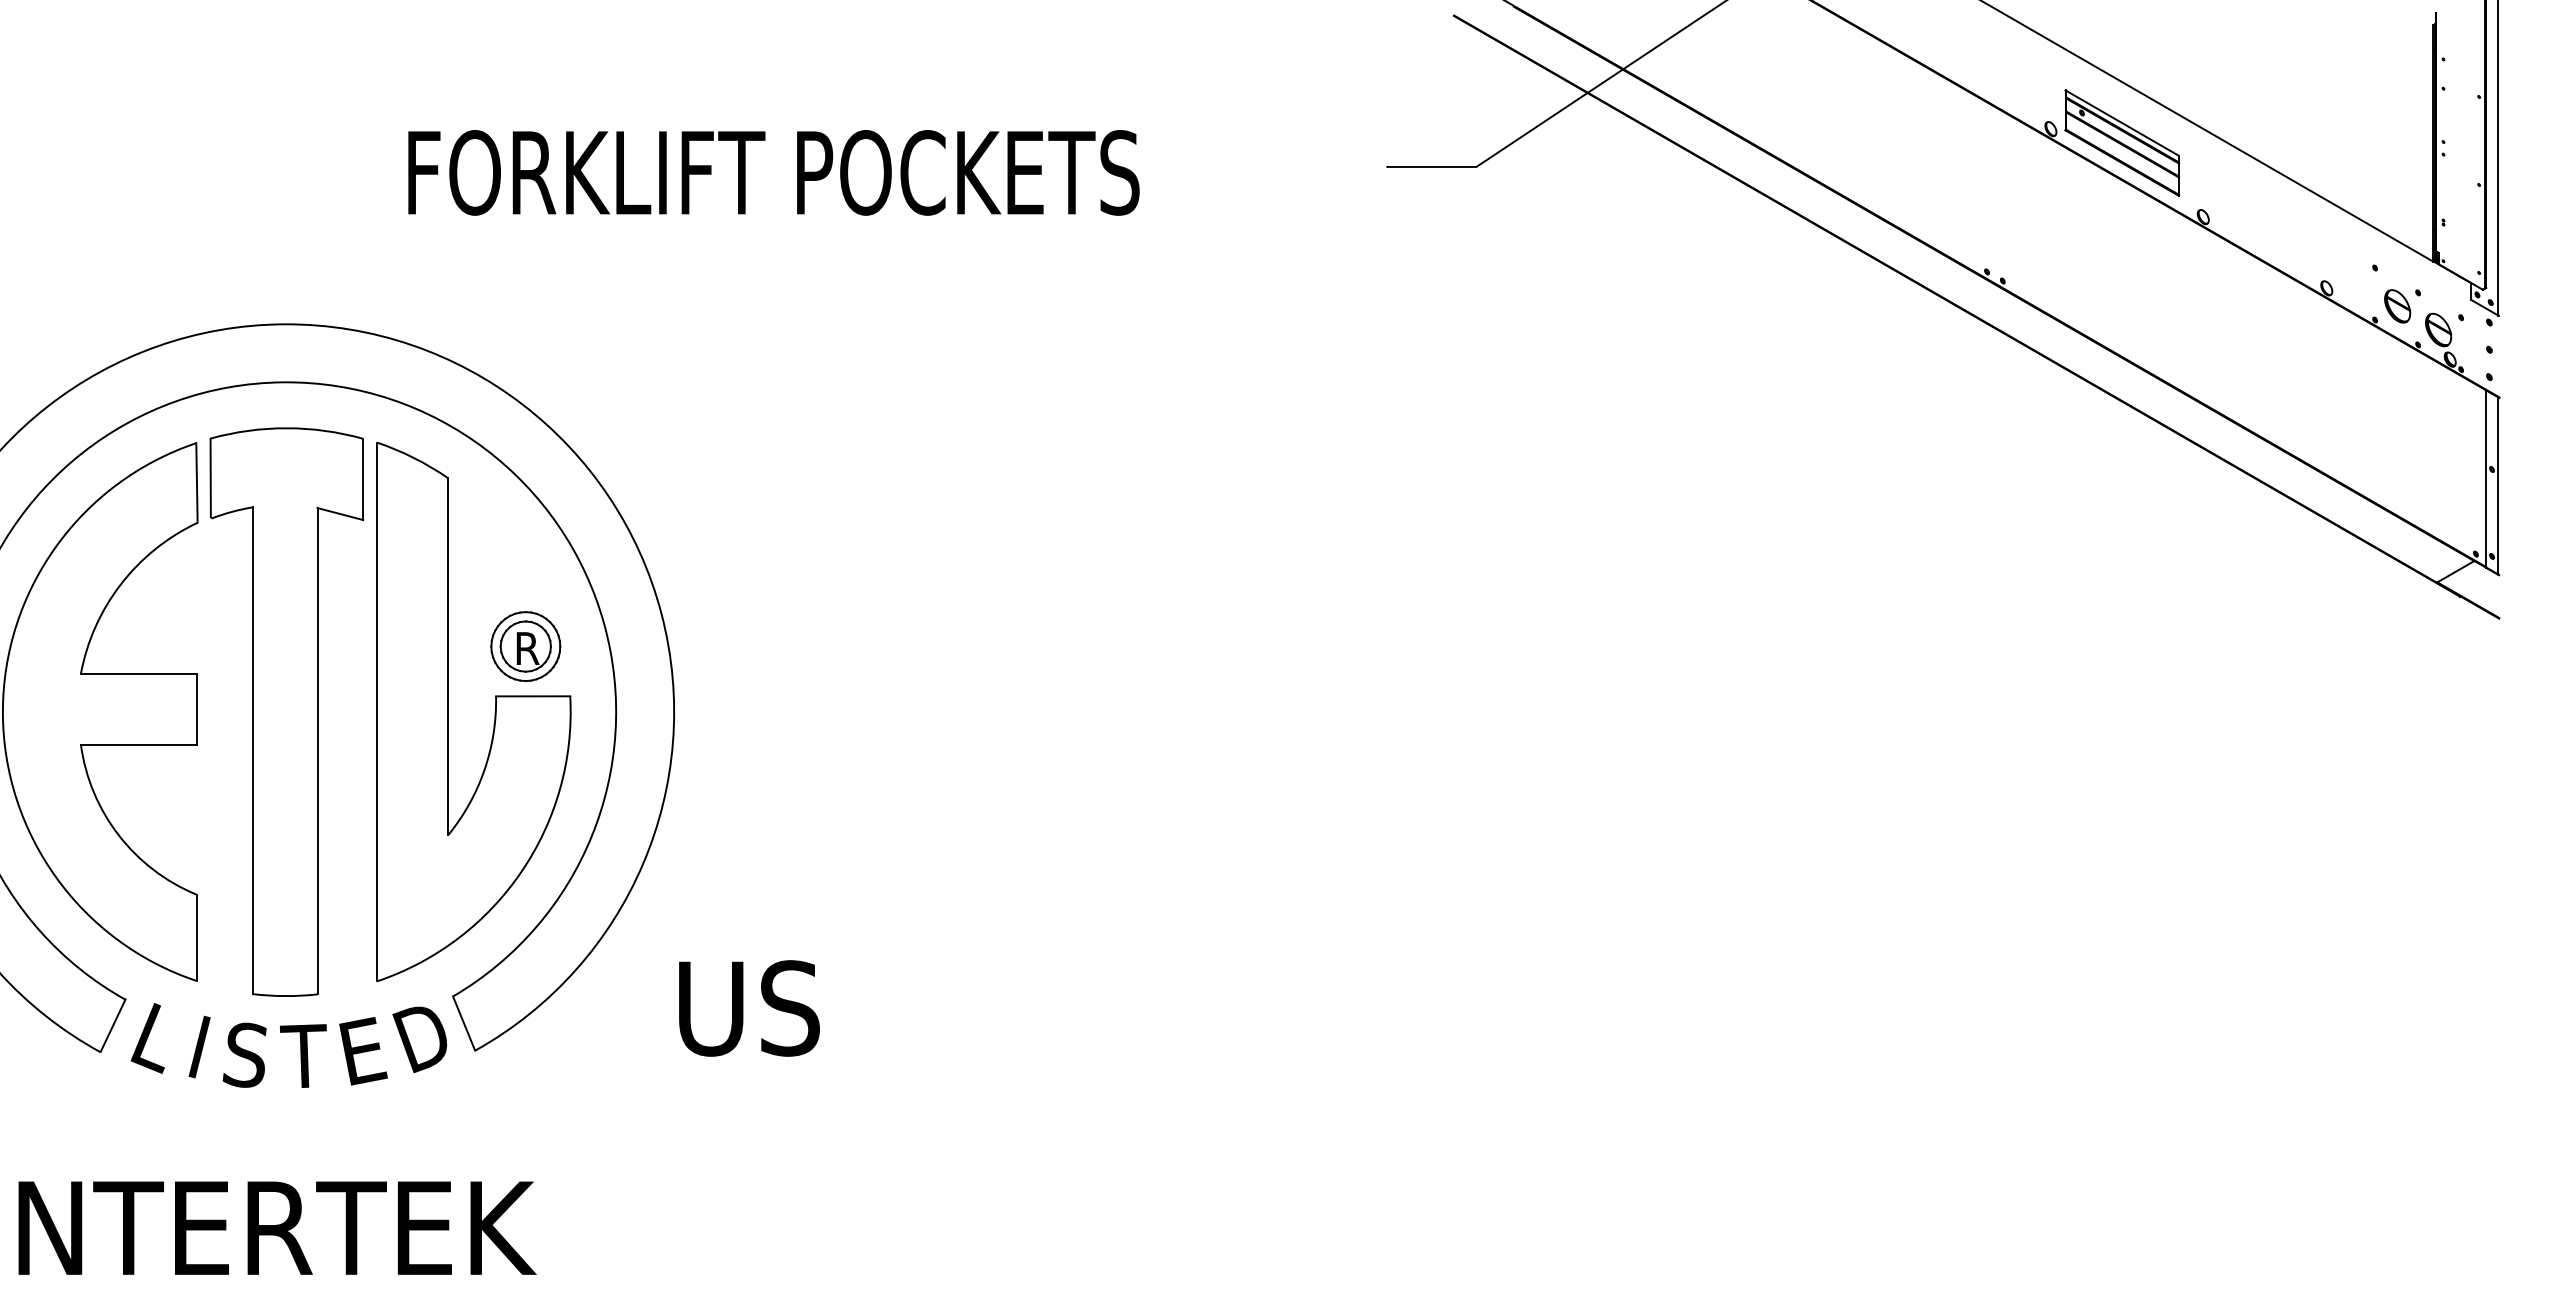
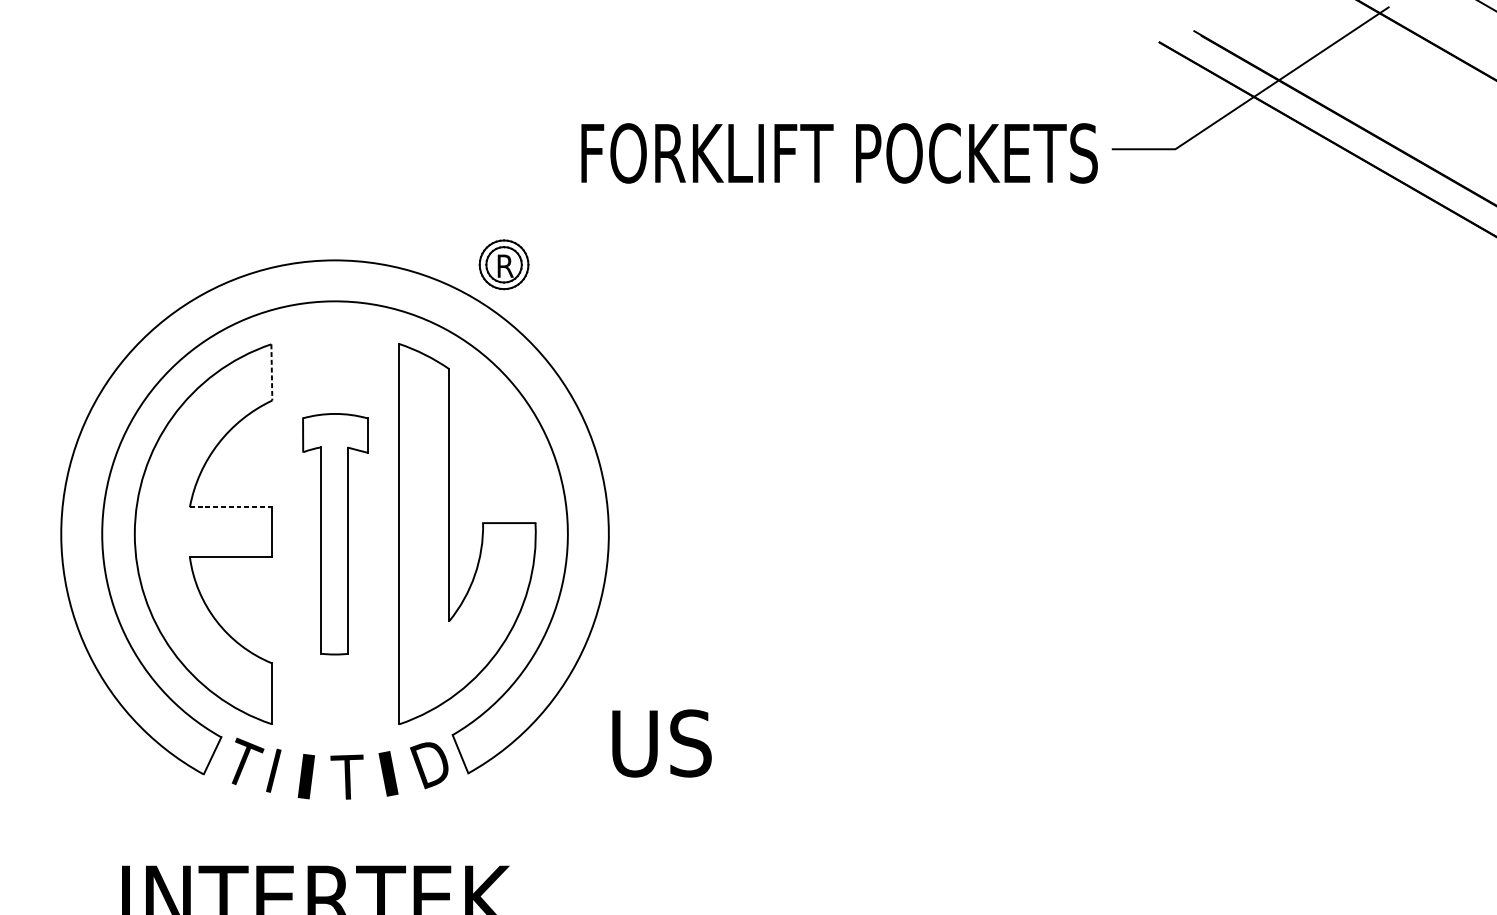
text: (773, 172) -> (839, 153), moved
line: (196, 482) -> (271, 372), solid -> dashed
part: (525, 646) -> (503, 264), moved
line: (138, 673) -> (230, 506), solid -> dashed
part: (286, 711) -> (335, 533), size x0.6
text: (158, 1036) -> (244, 763), L -> T
text: (363, 1051) -> (389, 773), E -> I
text: (244, 1054) -> (305, 776), S -> I

